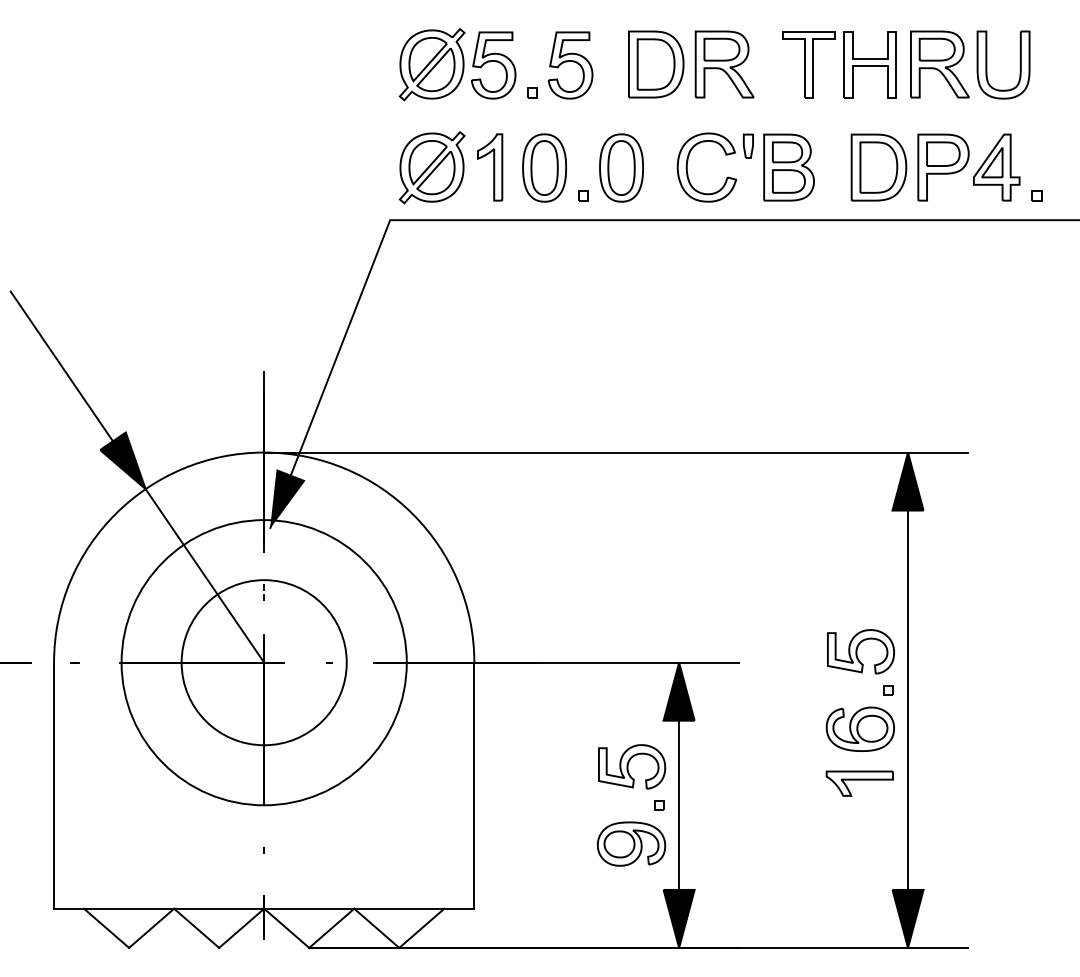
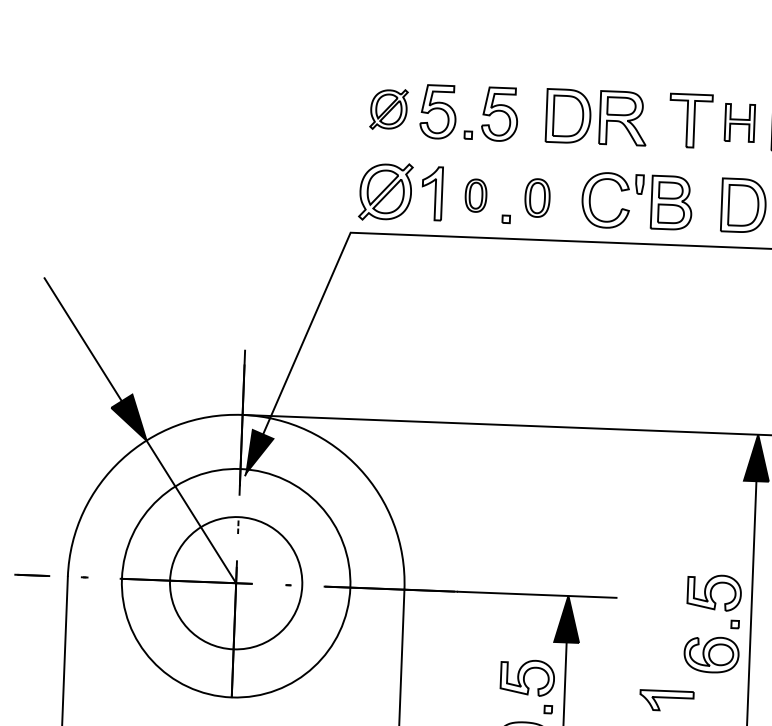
part: (431, 64) -> (388, 109), size x0.7
part: (869, 64) -> (739, 122), size x0.7
part: (544, 167) -> (475, 195), size x0.6
part: (621, 167) -> (537, 197), size x0.7
part: (859, 783) -> (666, 700), moved

